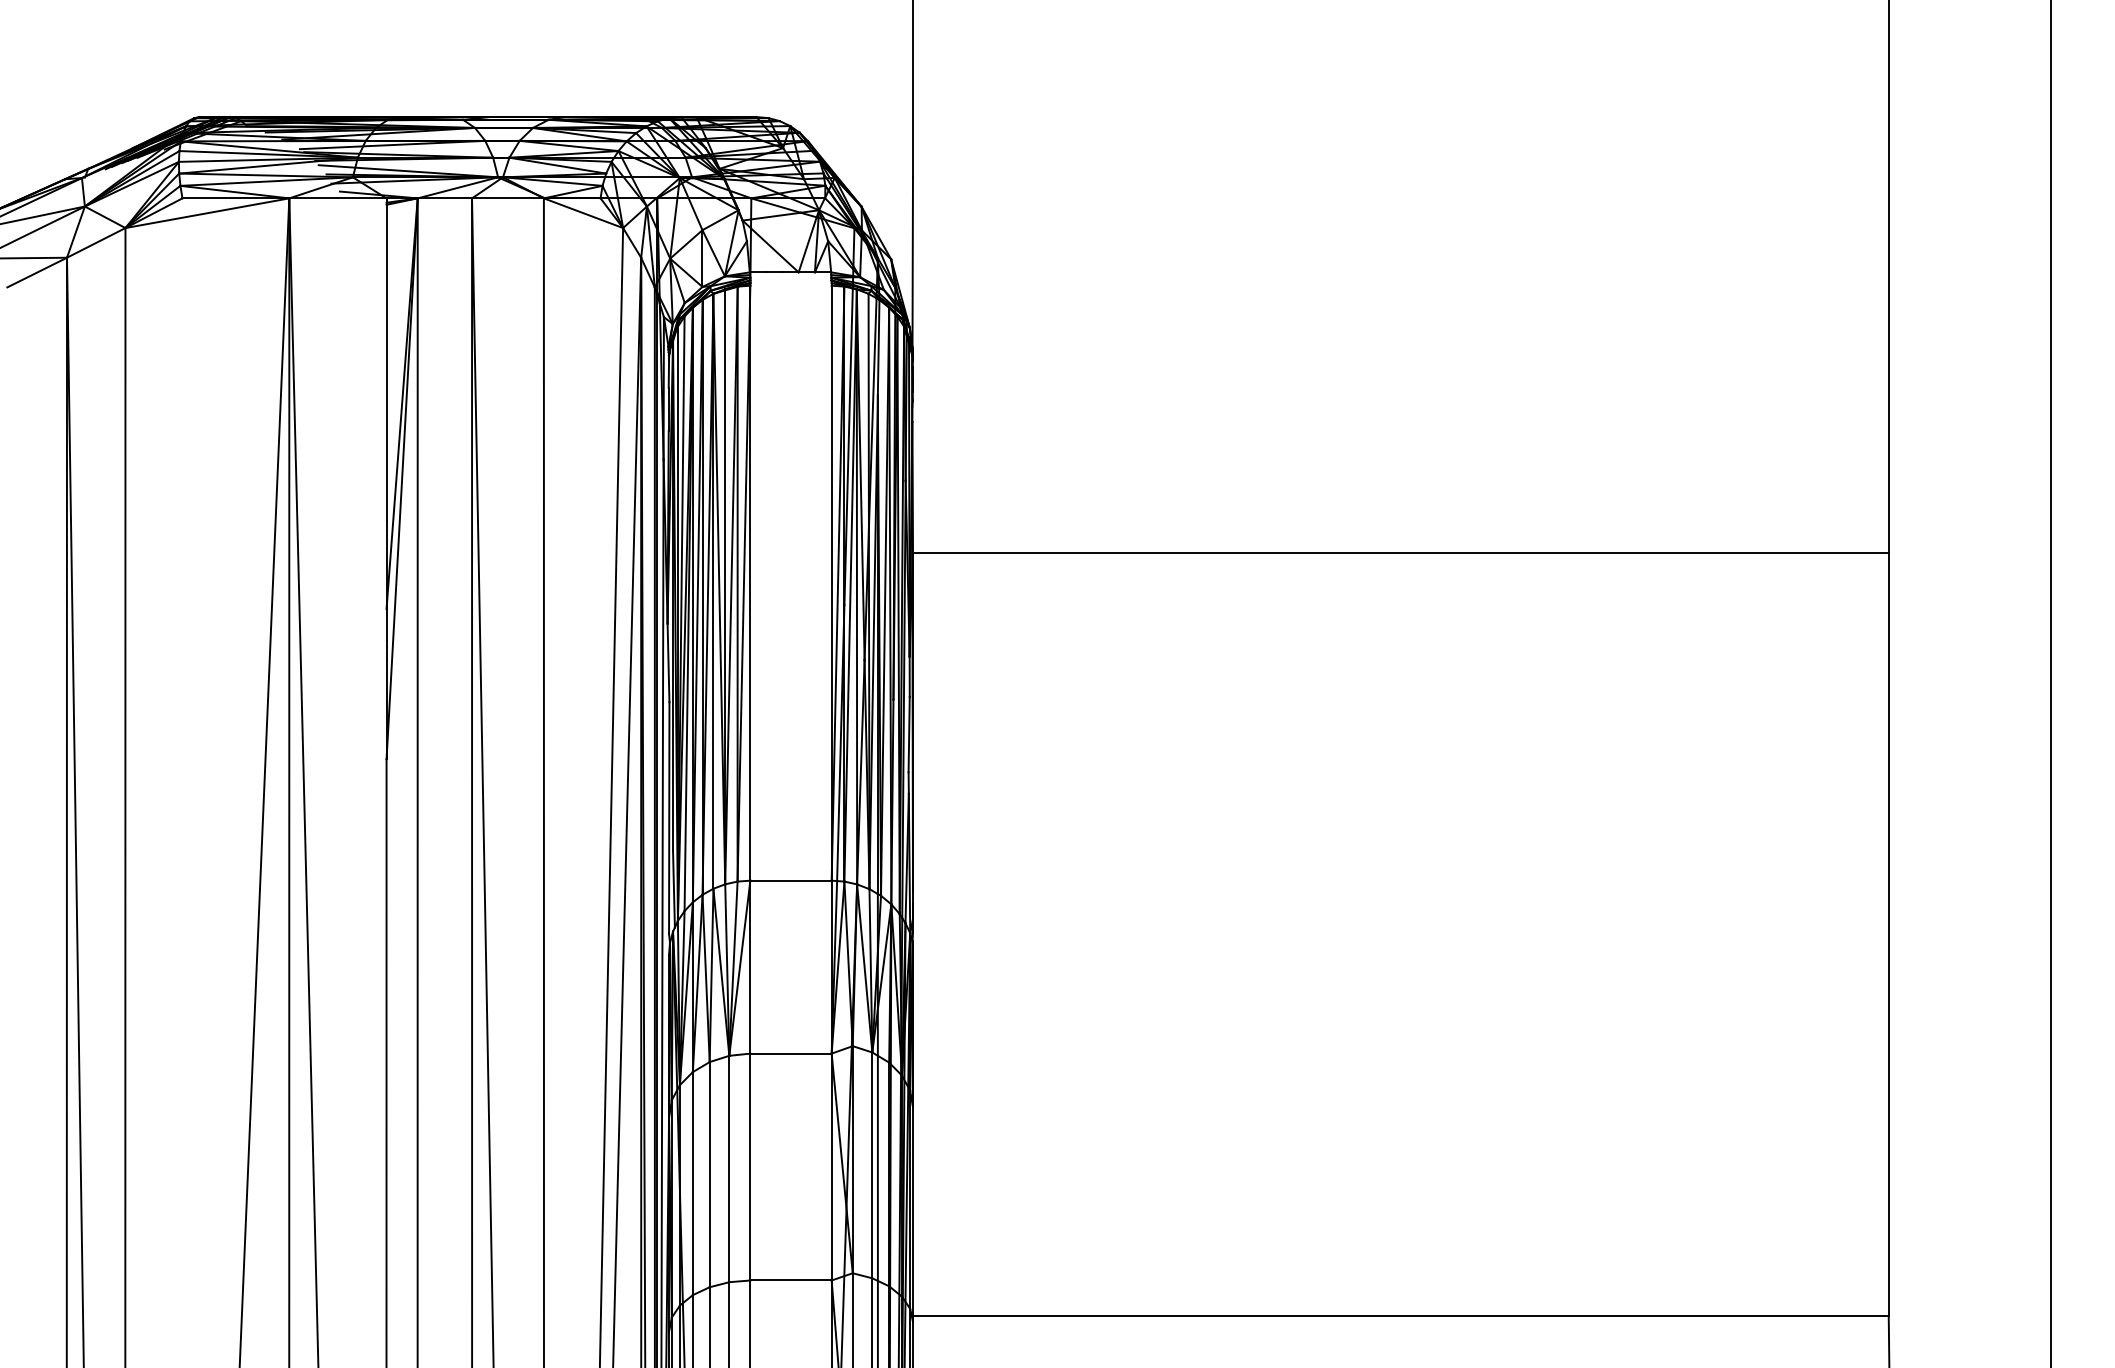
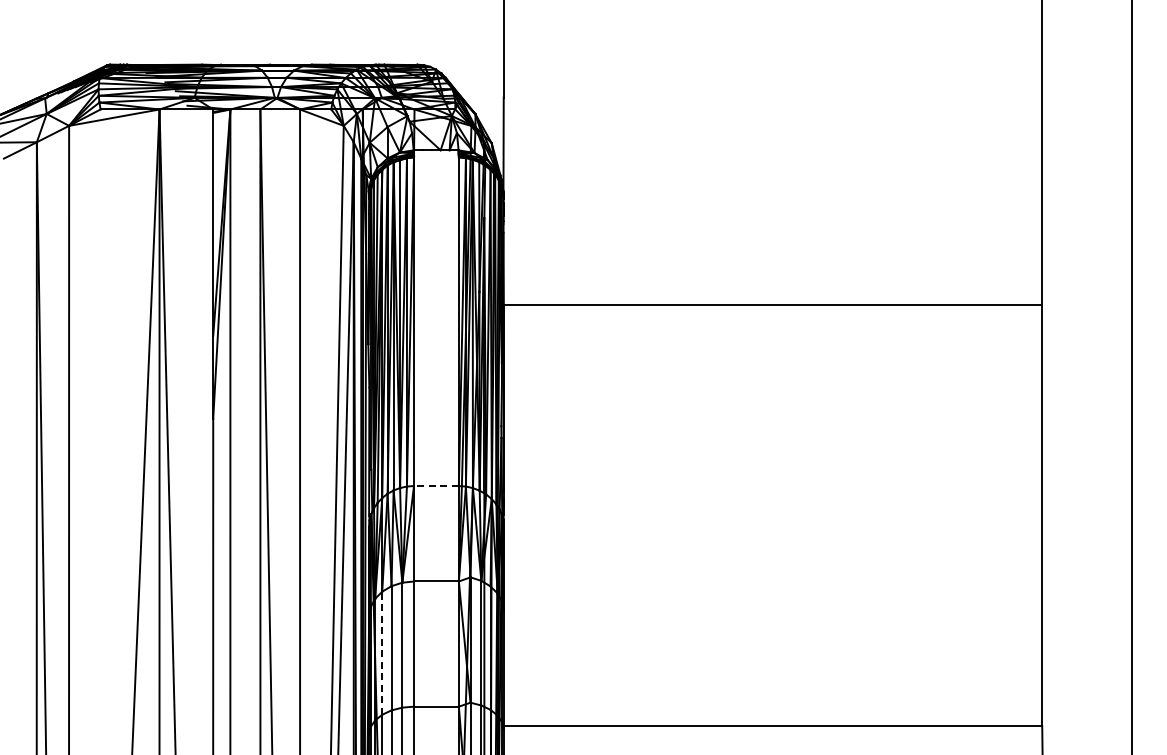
line: (789, 881) -> (435, 486), solid -> dashed
line: (693, 1184) -> (382, 653), solid -> dashed

